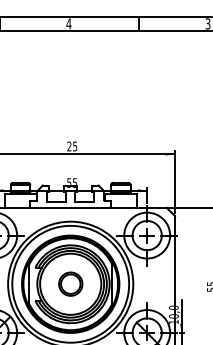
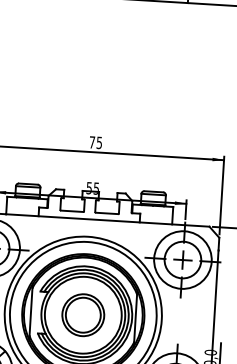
text: (69, 146) -> (92, 142), 25 -> 75
part: (70, 283) -> (83, 314), size x1.43

